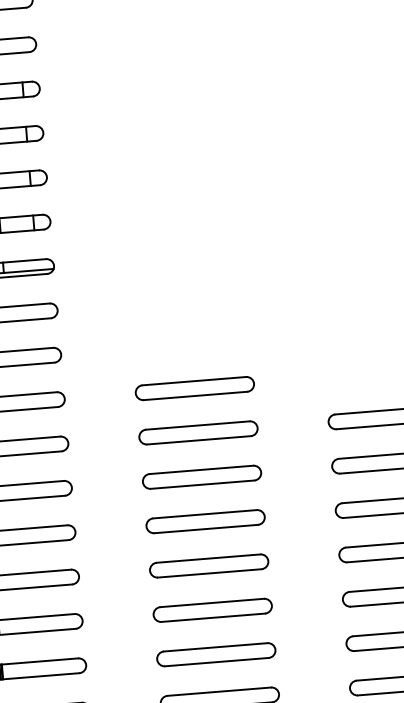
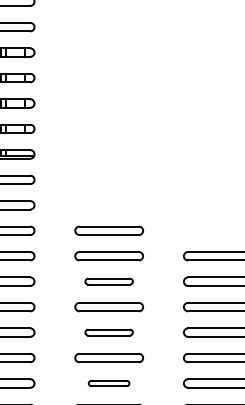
part: (200, 477) -> (108, 281), size x0.7
part: (207, 565) -> (108, 332), size x0.7
part: (215, 654) -> (108, 383), size x0.6

